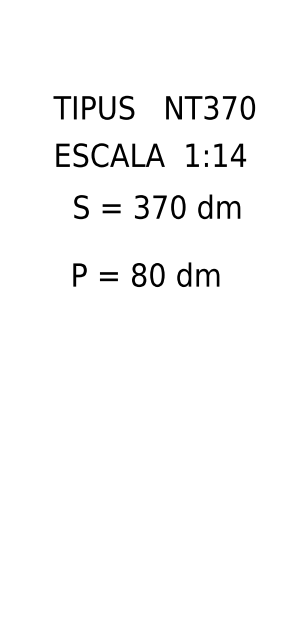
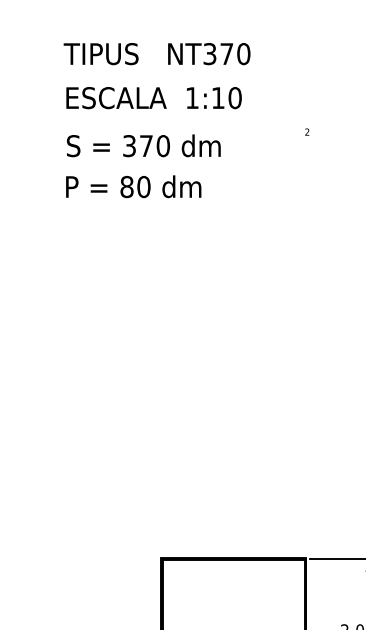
text: (238, 155) -> (235, 98), 1:14 -> 1:10
text: (156, 206) -> (143, 145), moved
text: (146, 274) -> (133, 186), moved

